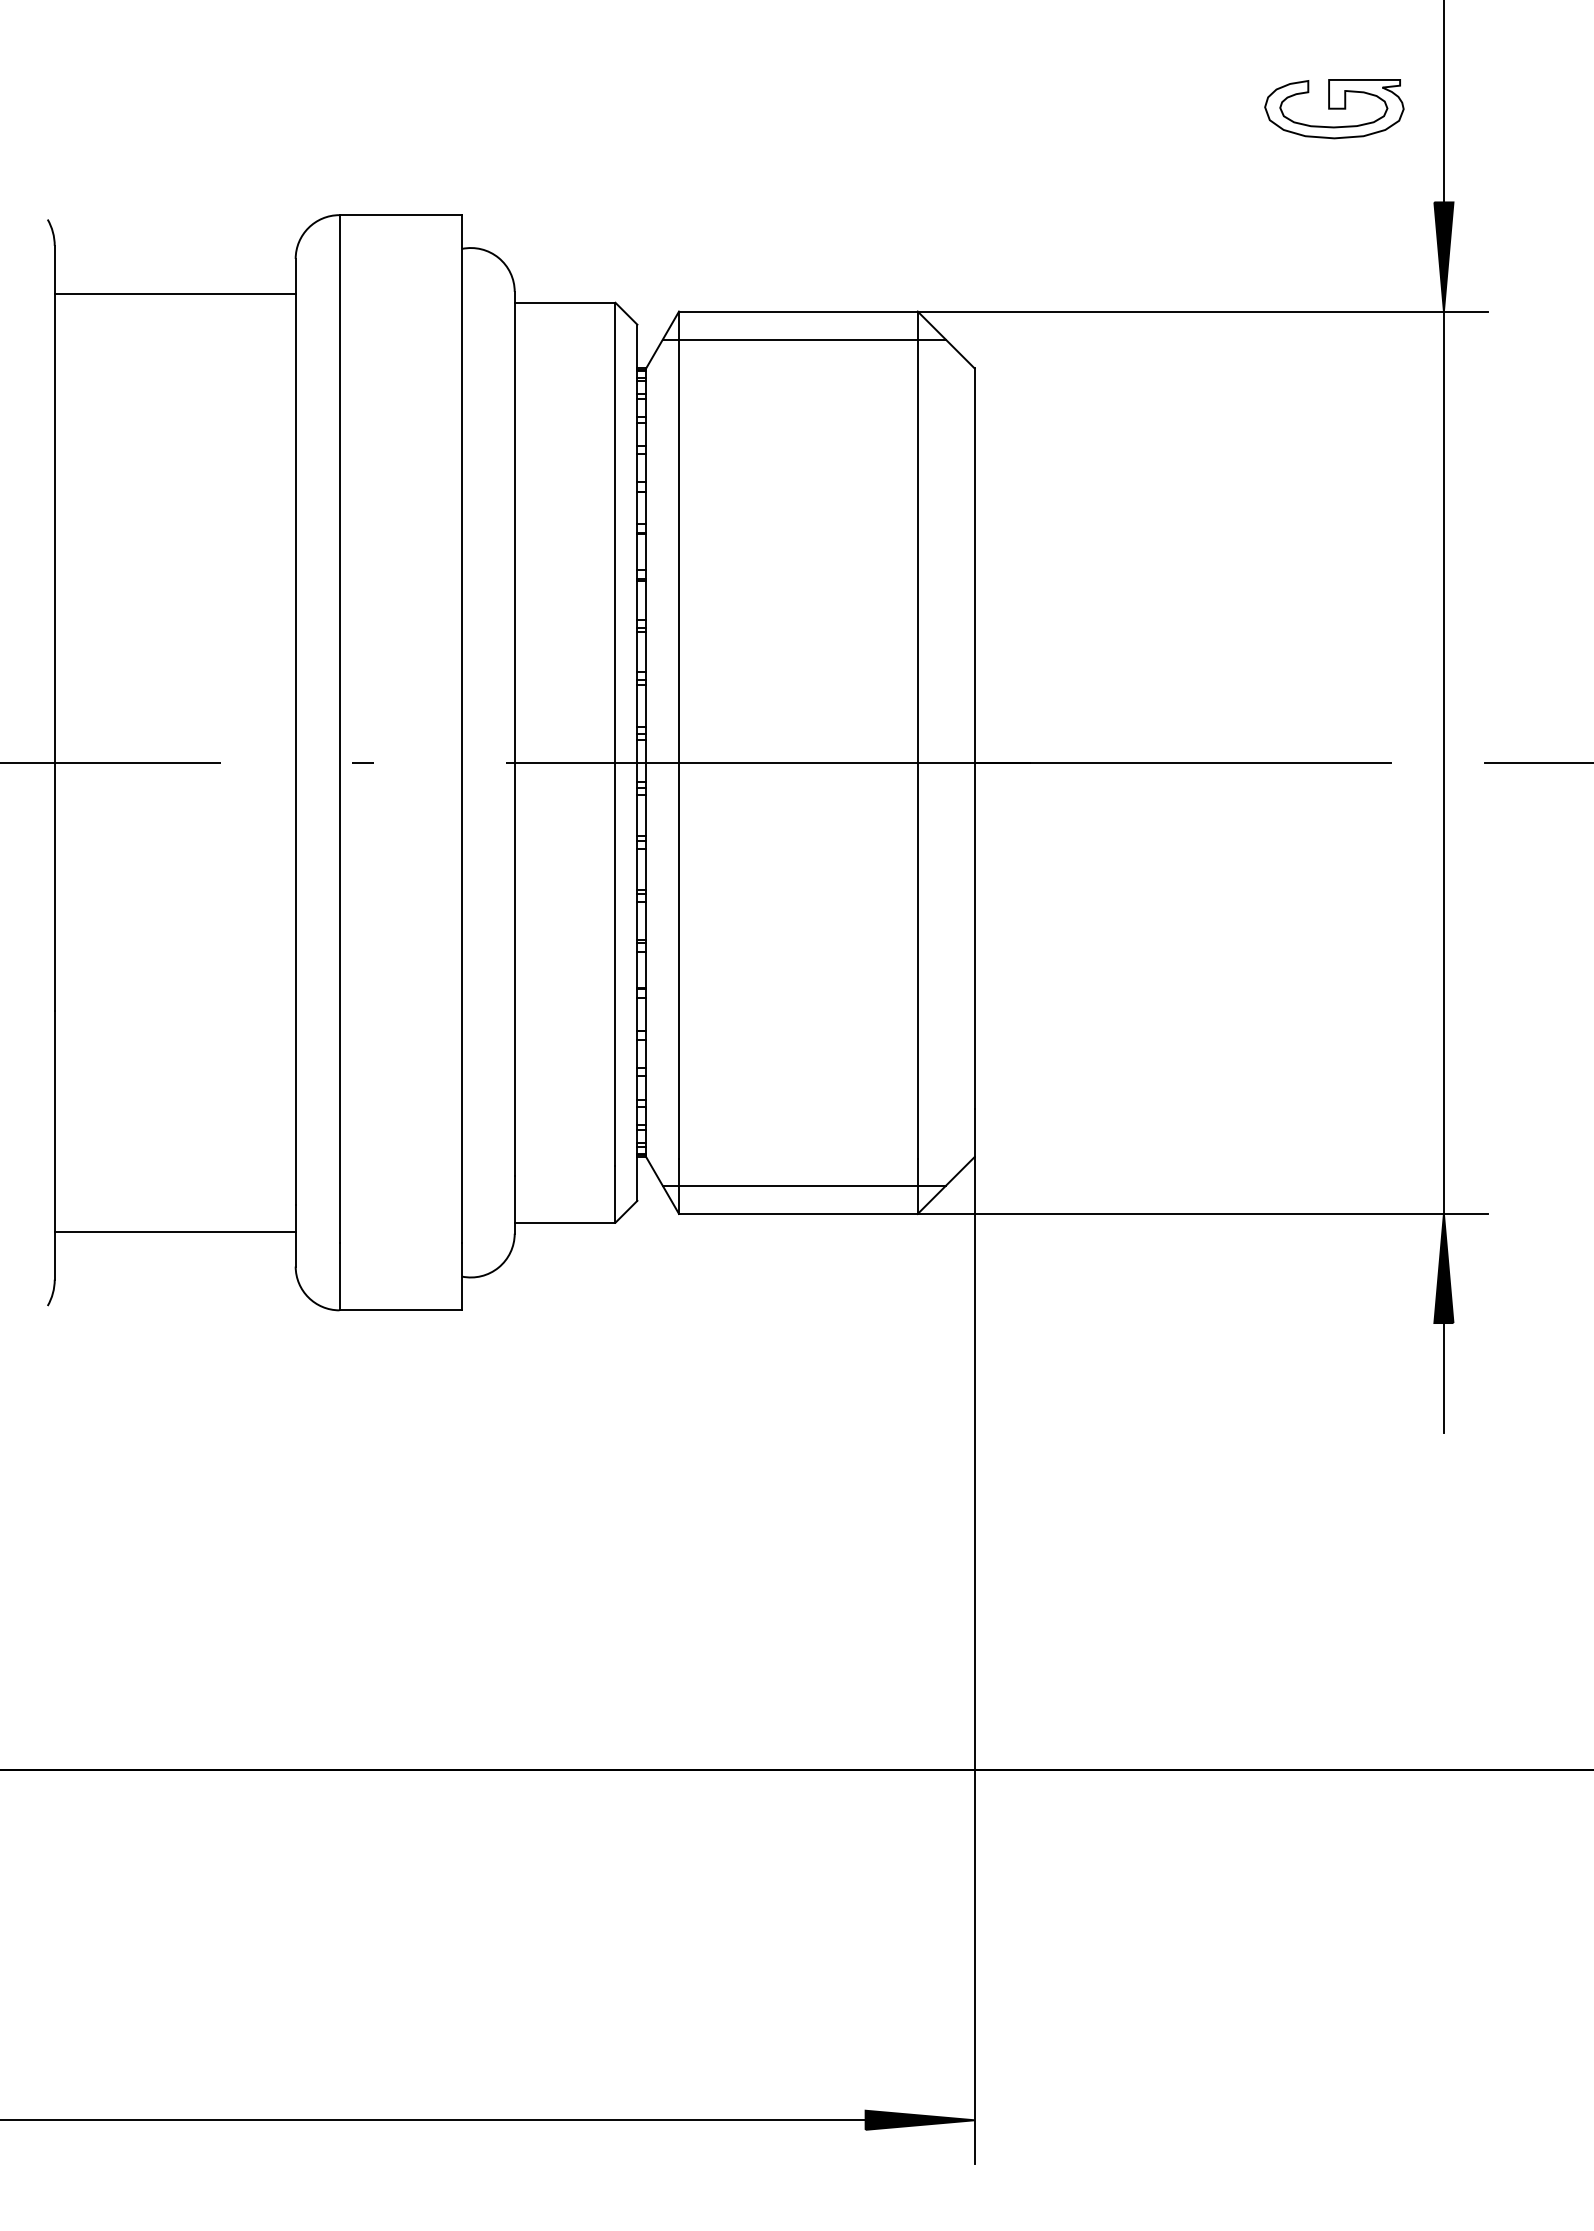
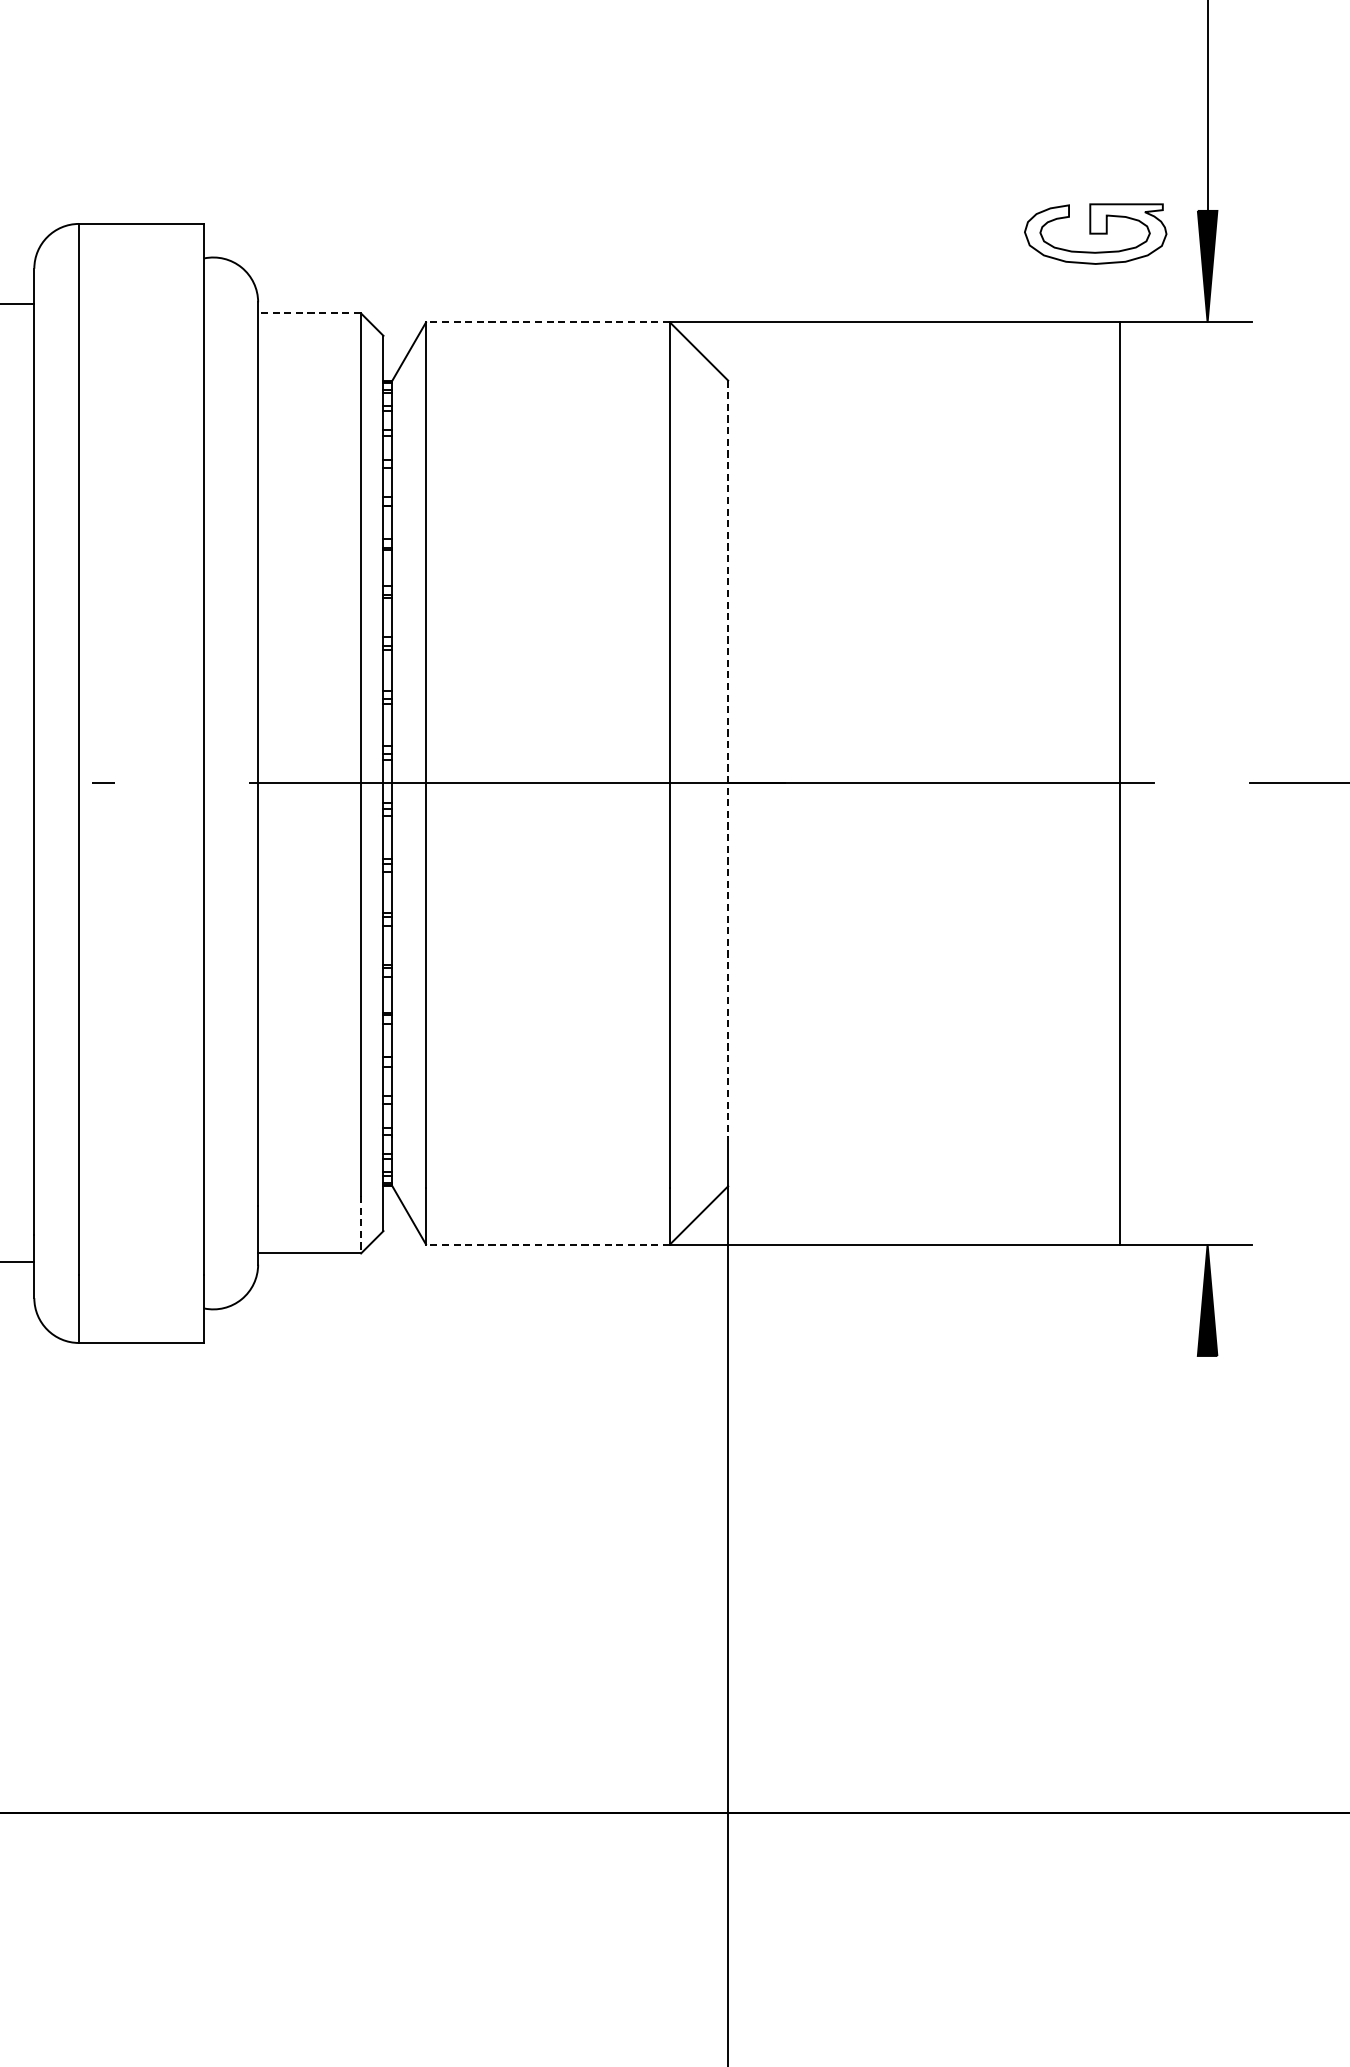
part: (1334, 109) -> (1095, 234), moved
line: (564, 302) -> (309, 313), solid -> dashed
line: (797, 311) -> (547, 322), solid -> dashed
line: (804, 340) -> (554, 351), removed
line: (974, 739) -> (727, 759), solid -> dashed
line: (1443, 762) -> (1119, 783), moved
line: (804, 1185) -> (554, 1215), removed
line: (615, 1195) -> (361, 1225), solid -> dashed
line: (797, 1213) -> (547, 1244), solid -> dashed
line: (1443, 1378) -> (1207, 1412), removed

